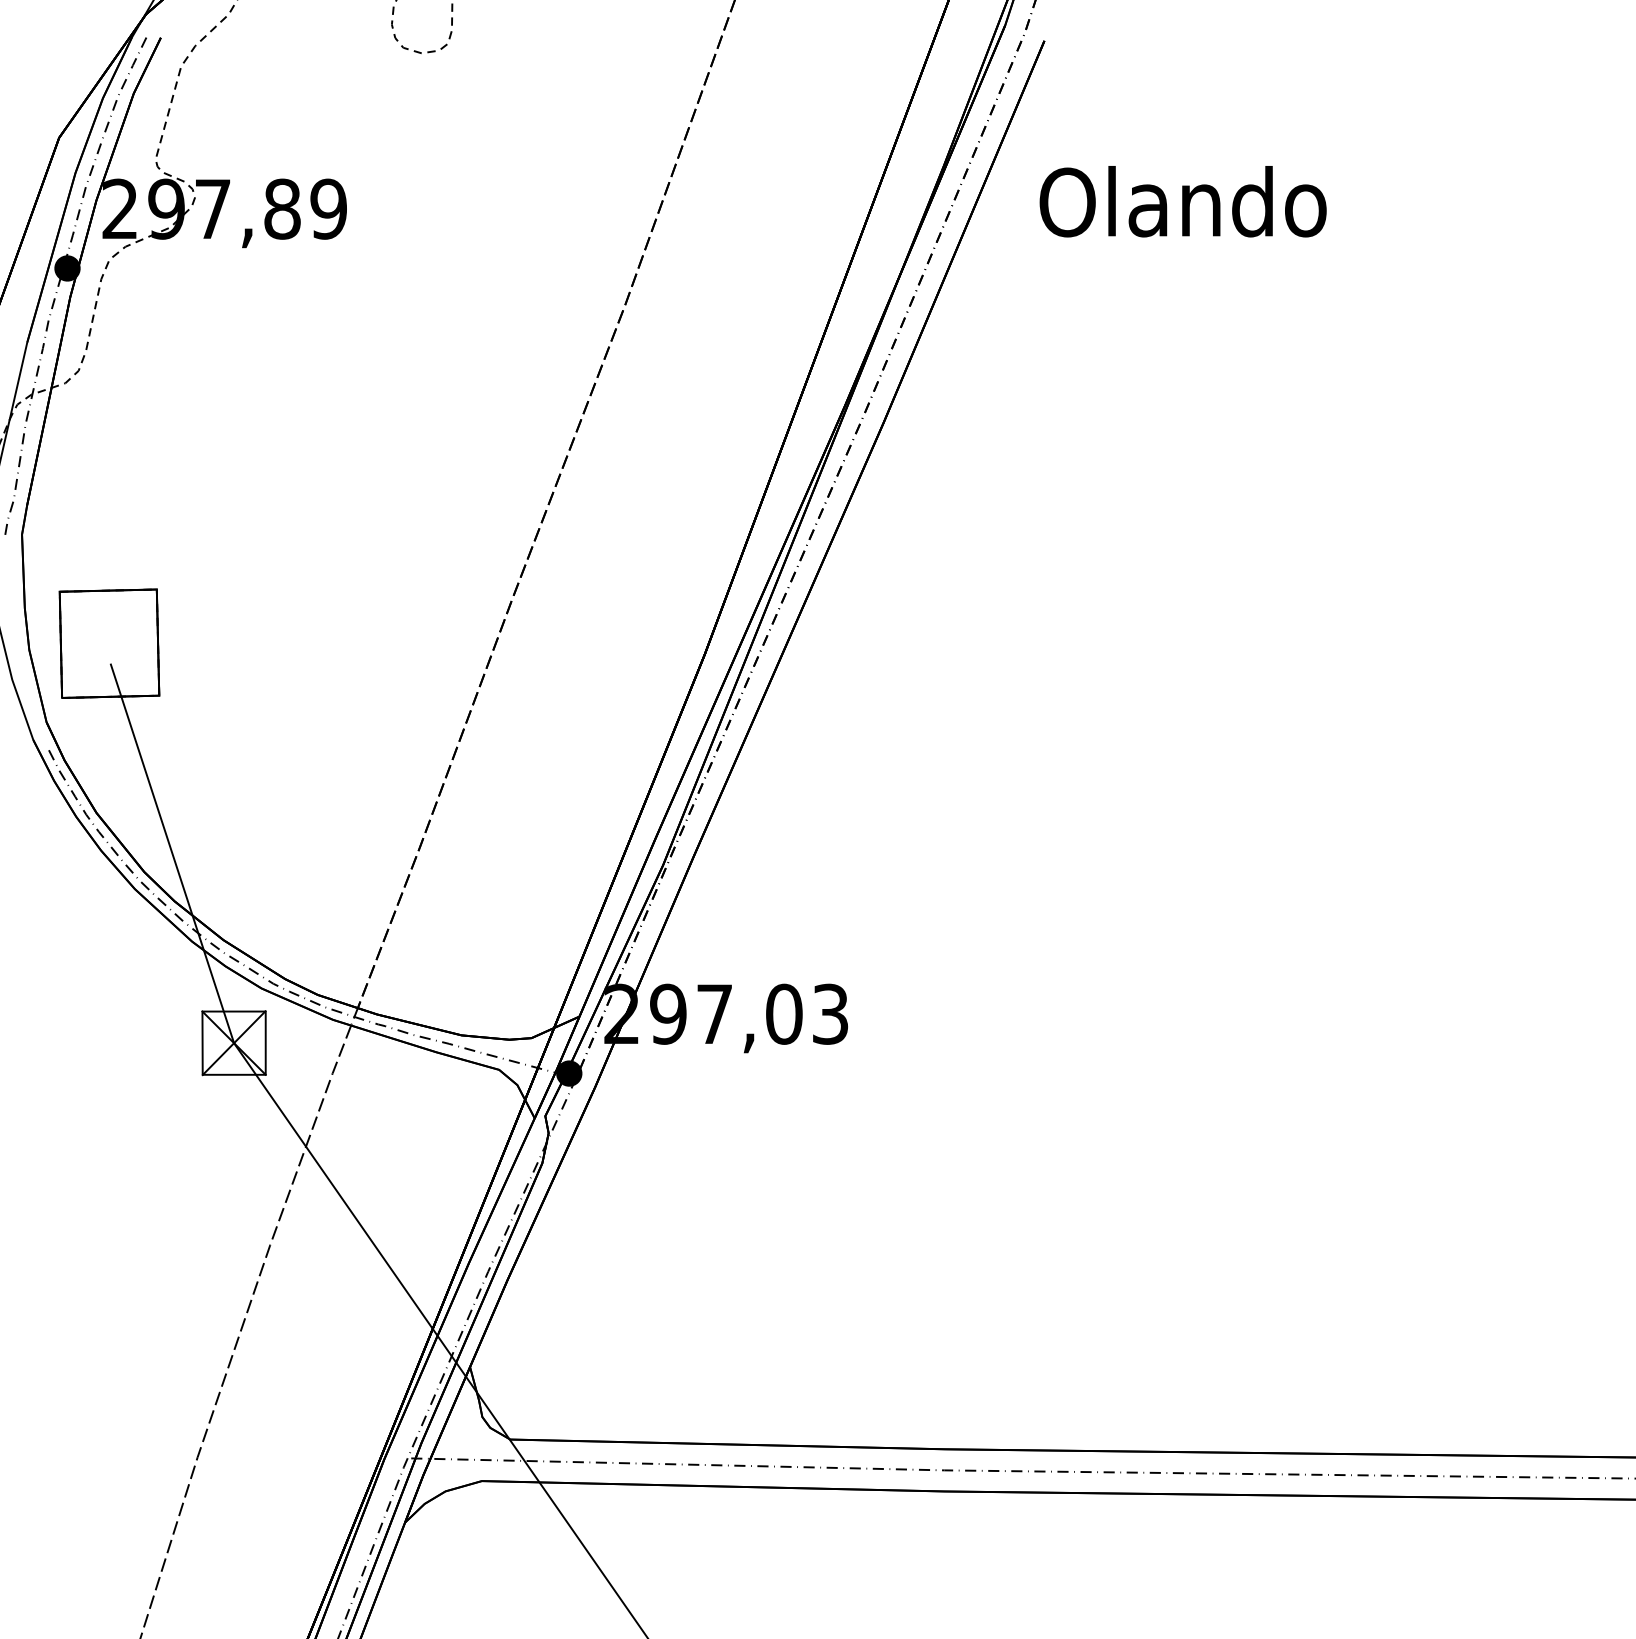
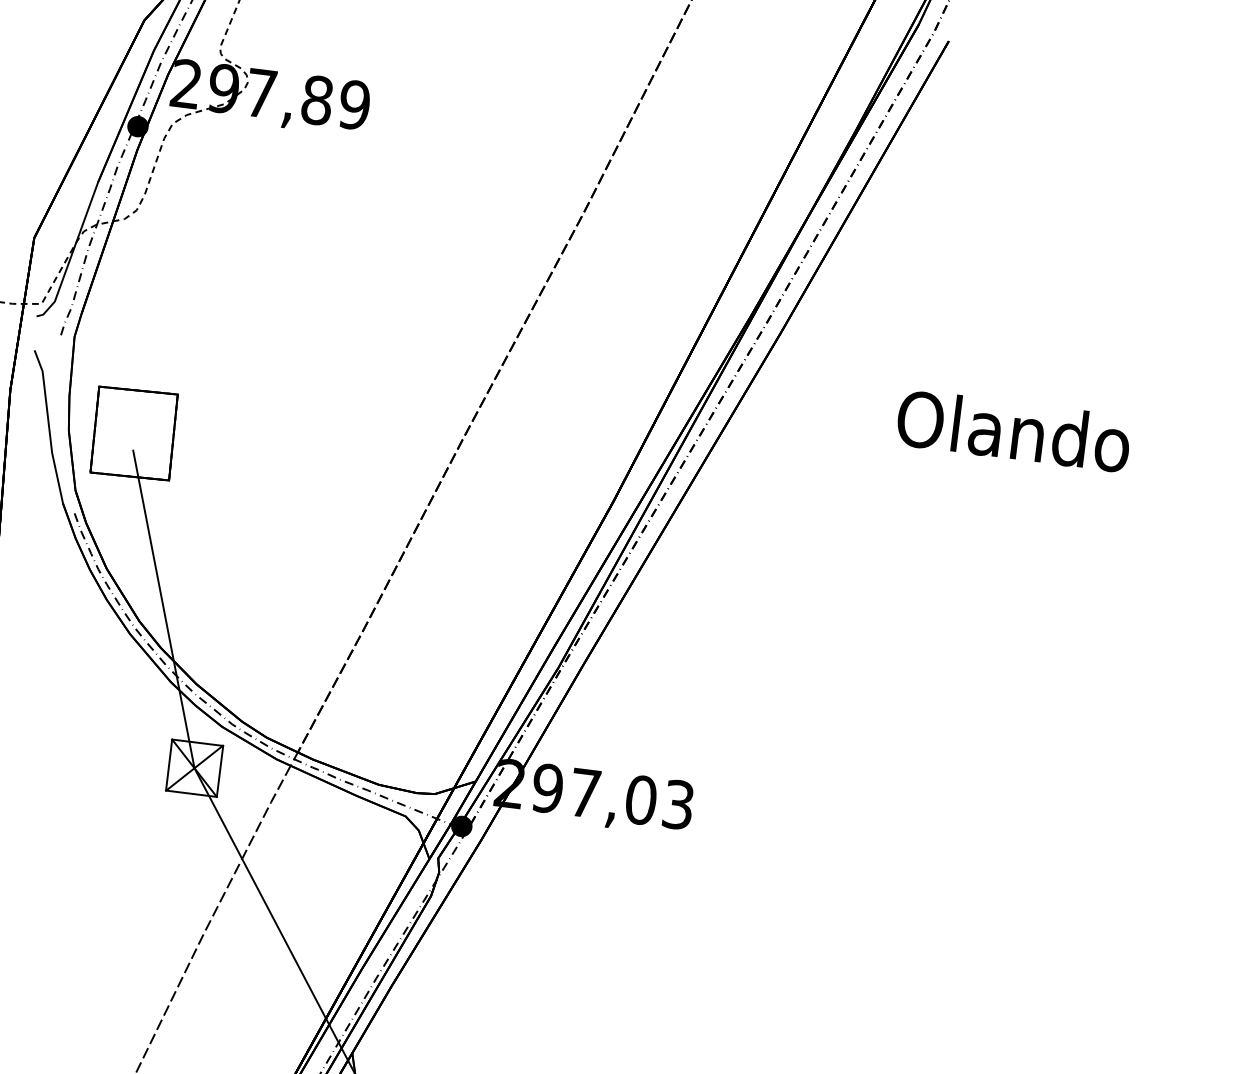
text: (1182, 201) -> (1013, 430), moved

